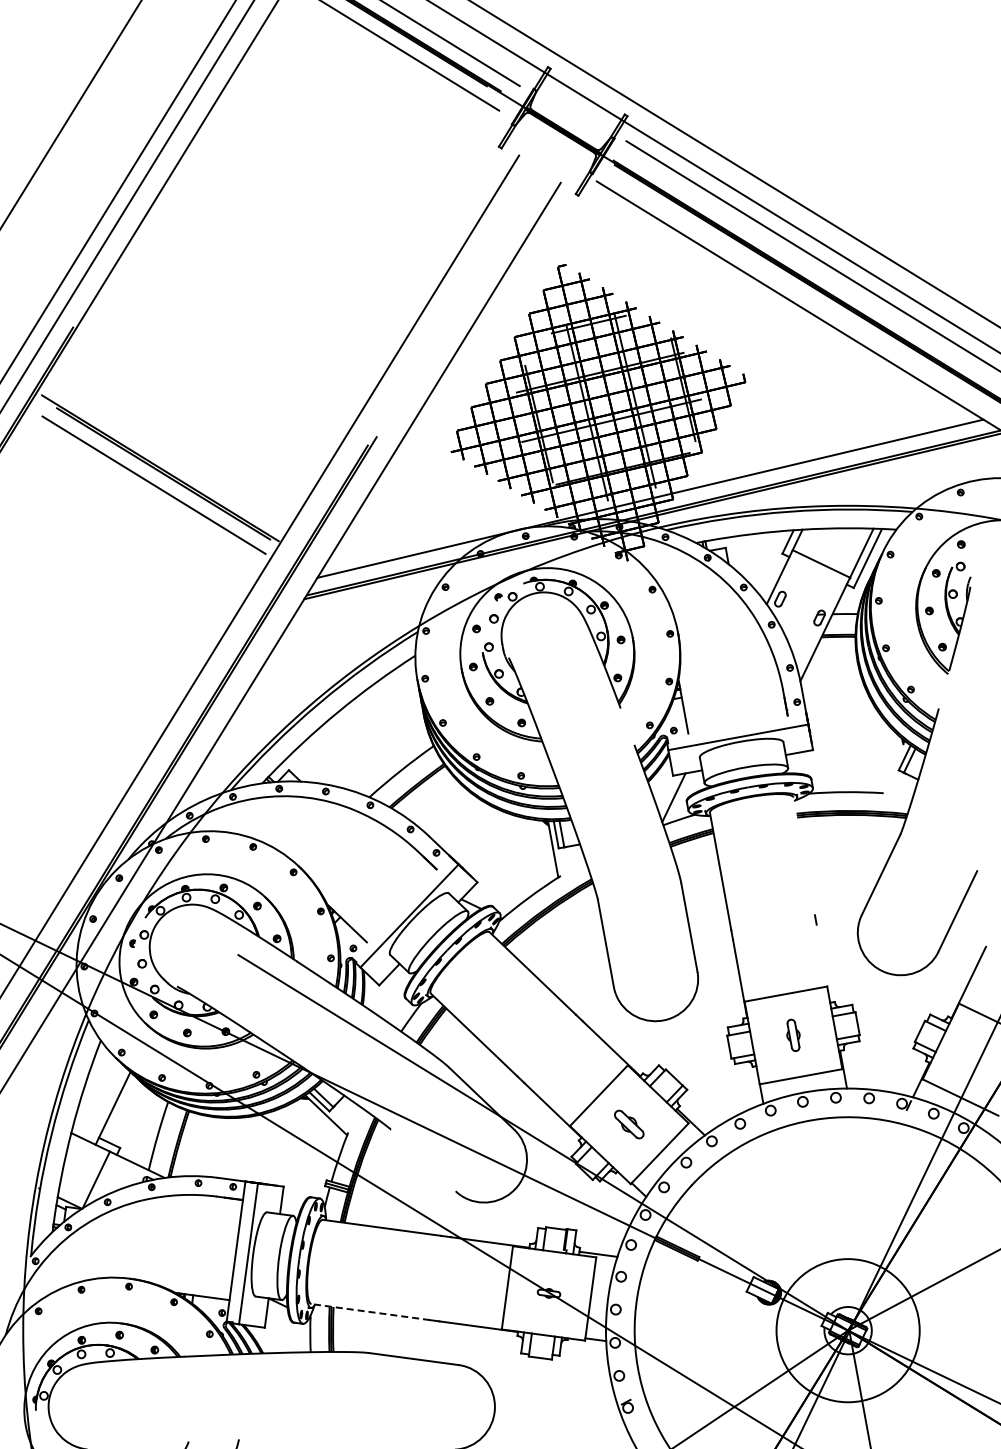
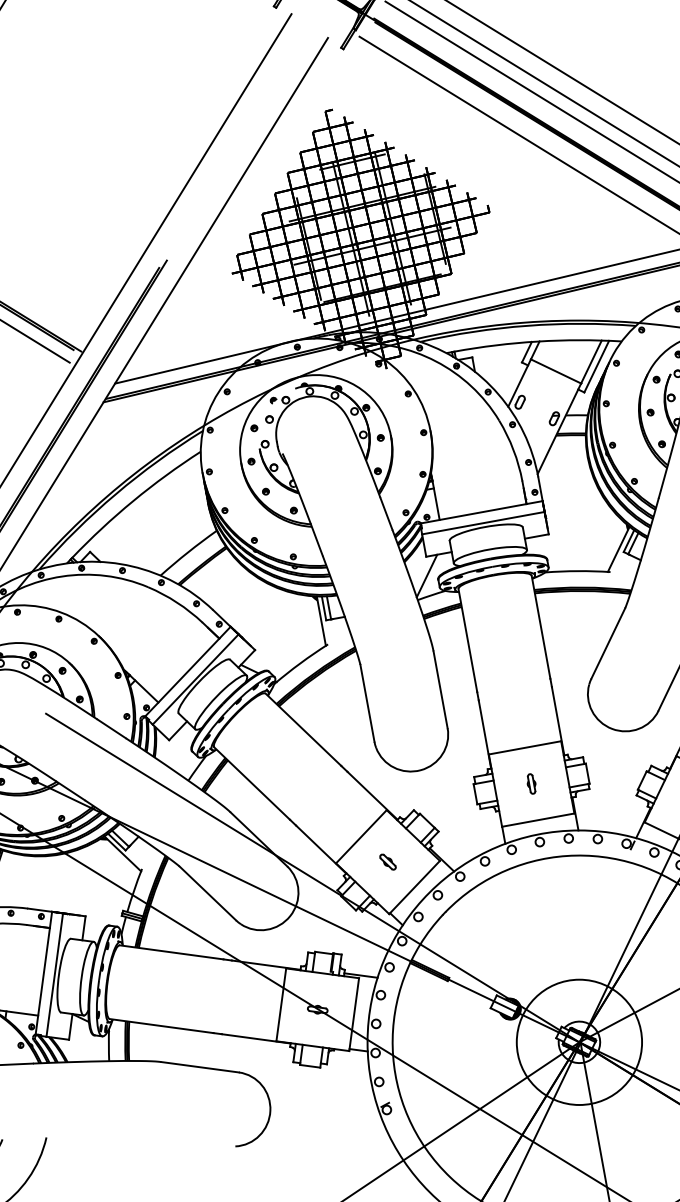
line: (943, 689) -> (662, 481), added
line: (736, 724) -> (481, 511), added
line: (627, 726) -> (386, 513), added
line: (892, 767) -> (618, 549), added
line: (803, 856) -> (540, 627), added
line: (400, 906) -> (187, 671), added
line: (823, 963) -> (557, 721), added
part: (793, 1035) -> (531, 784), size x0.71
part: (629, 1124) -> (388, 861), size x0.62
line: (423, 1160) -> (207, 893), added
line: (370, 1312) -> (161, 1026), dashed -> solid

